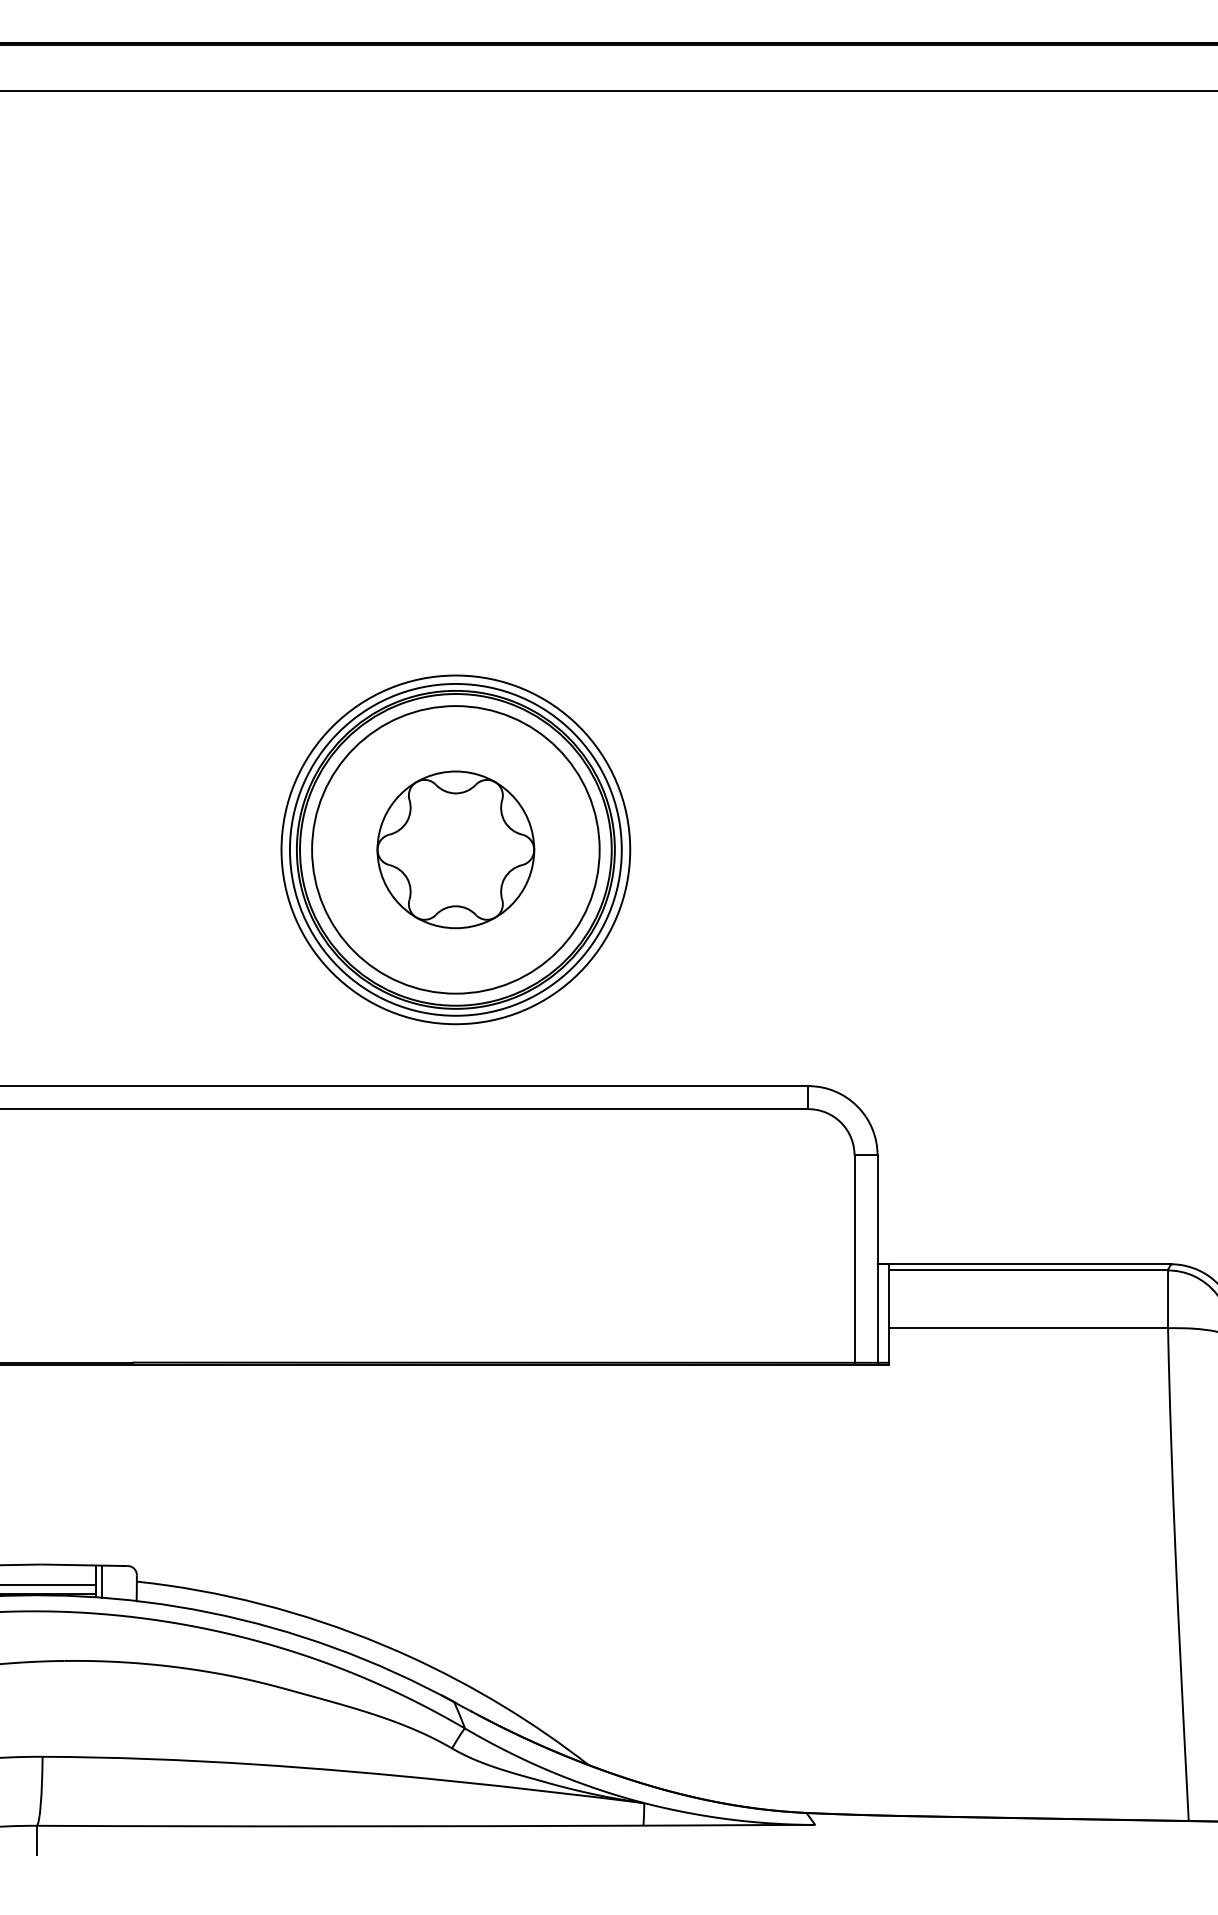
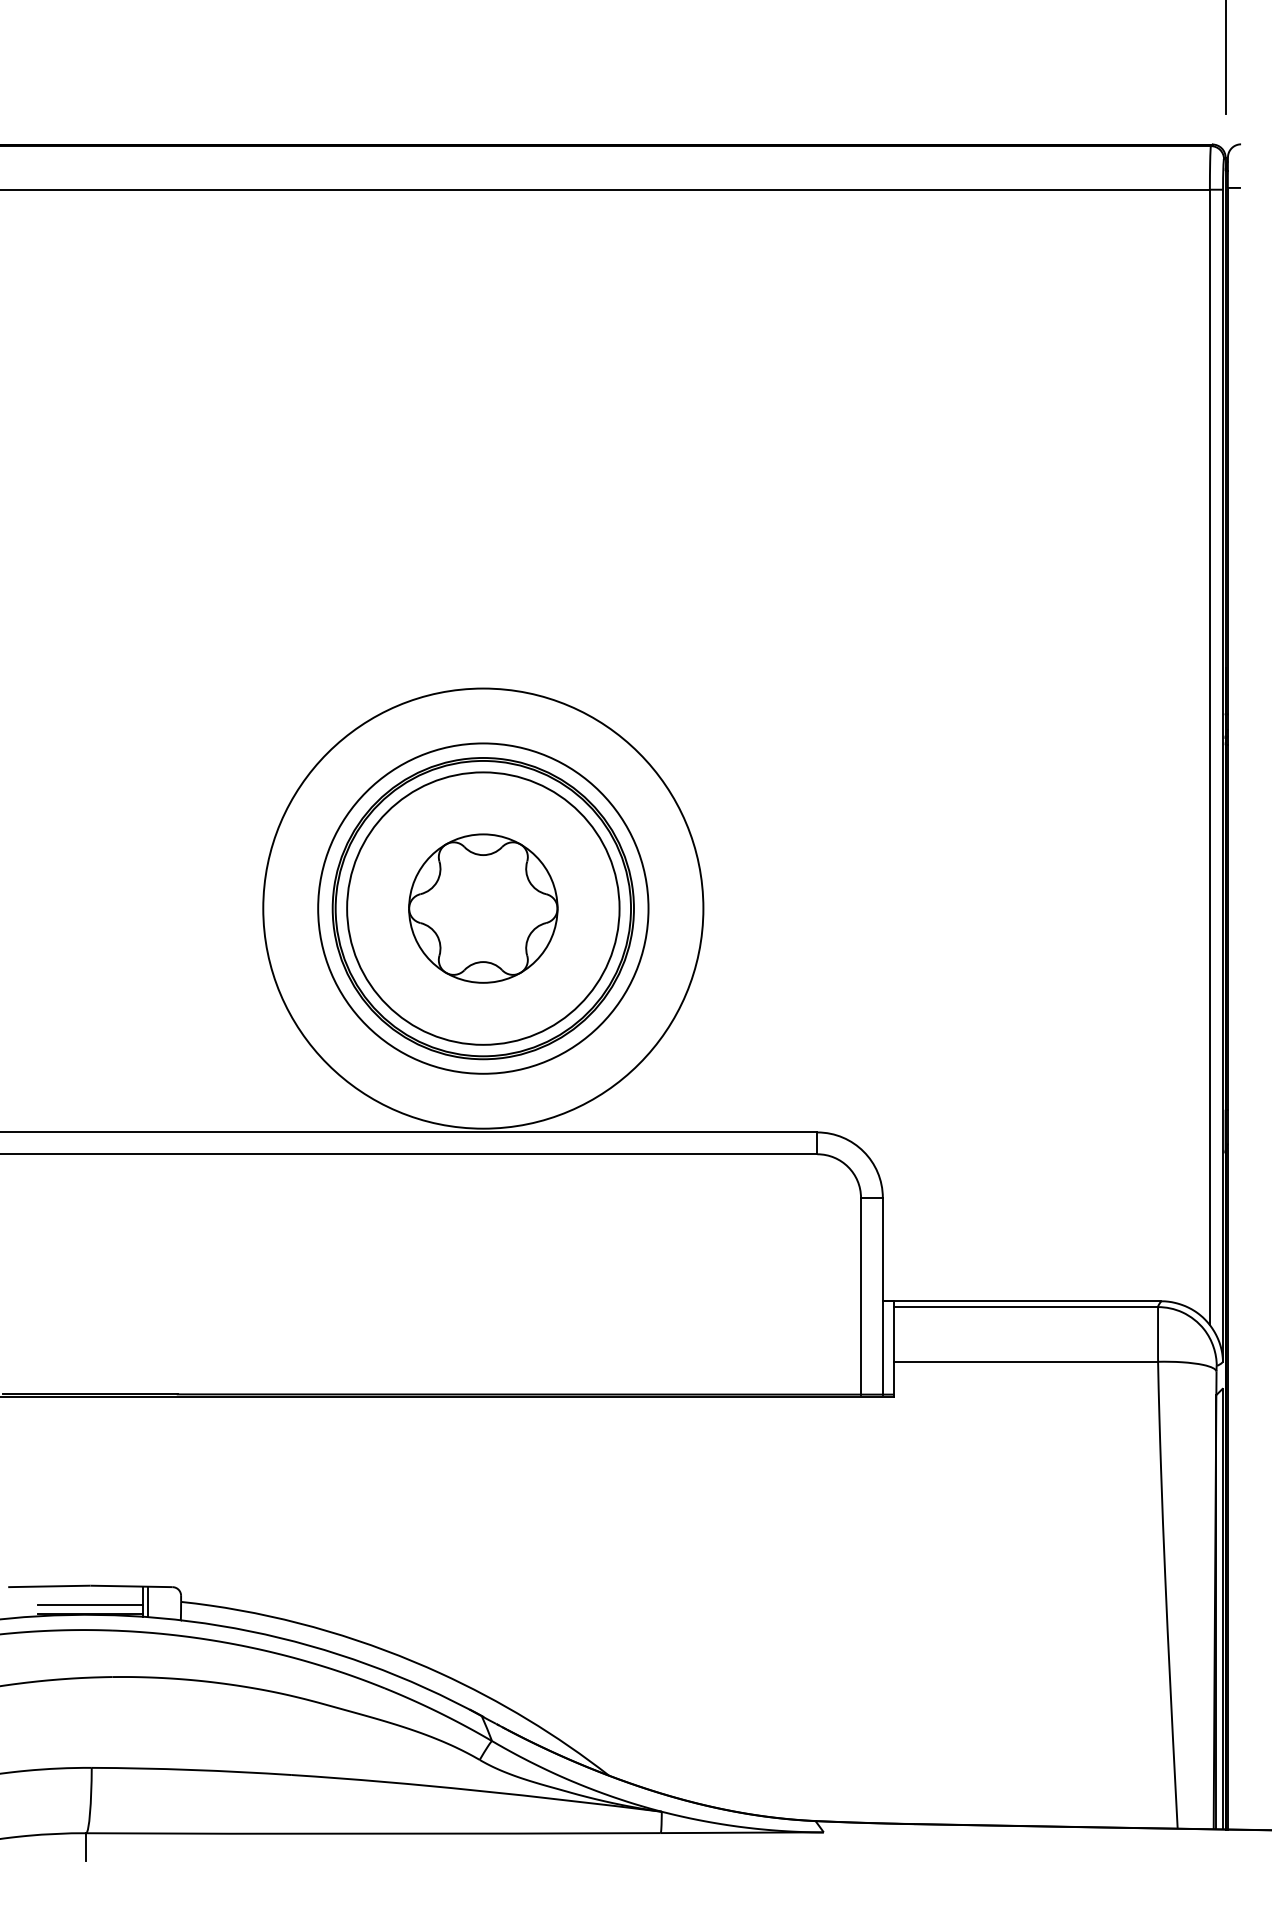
circle: (456, 849) -> (483, 908), size x1.4

